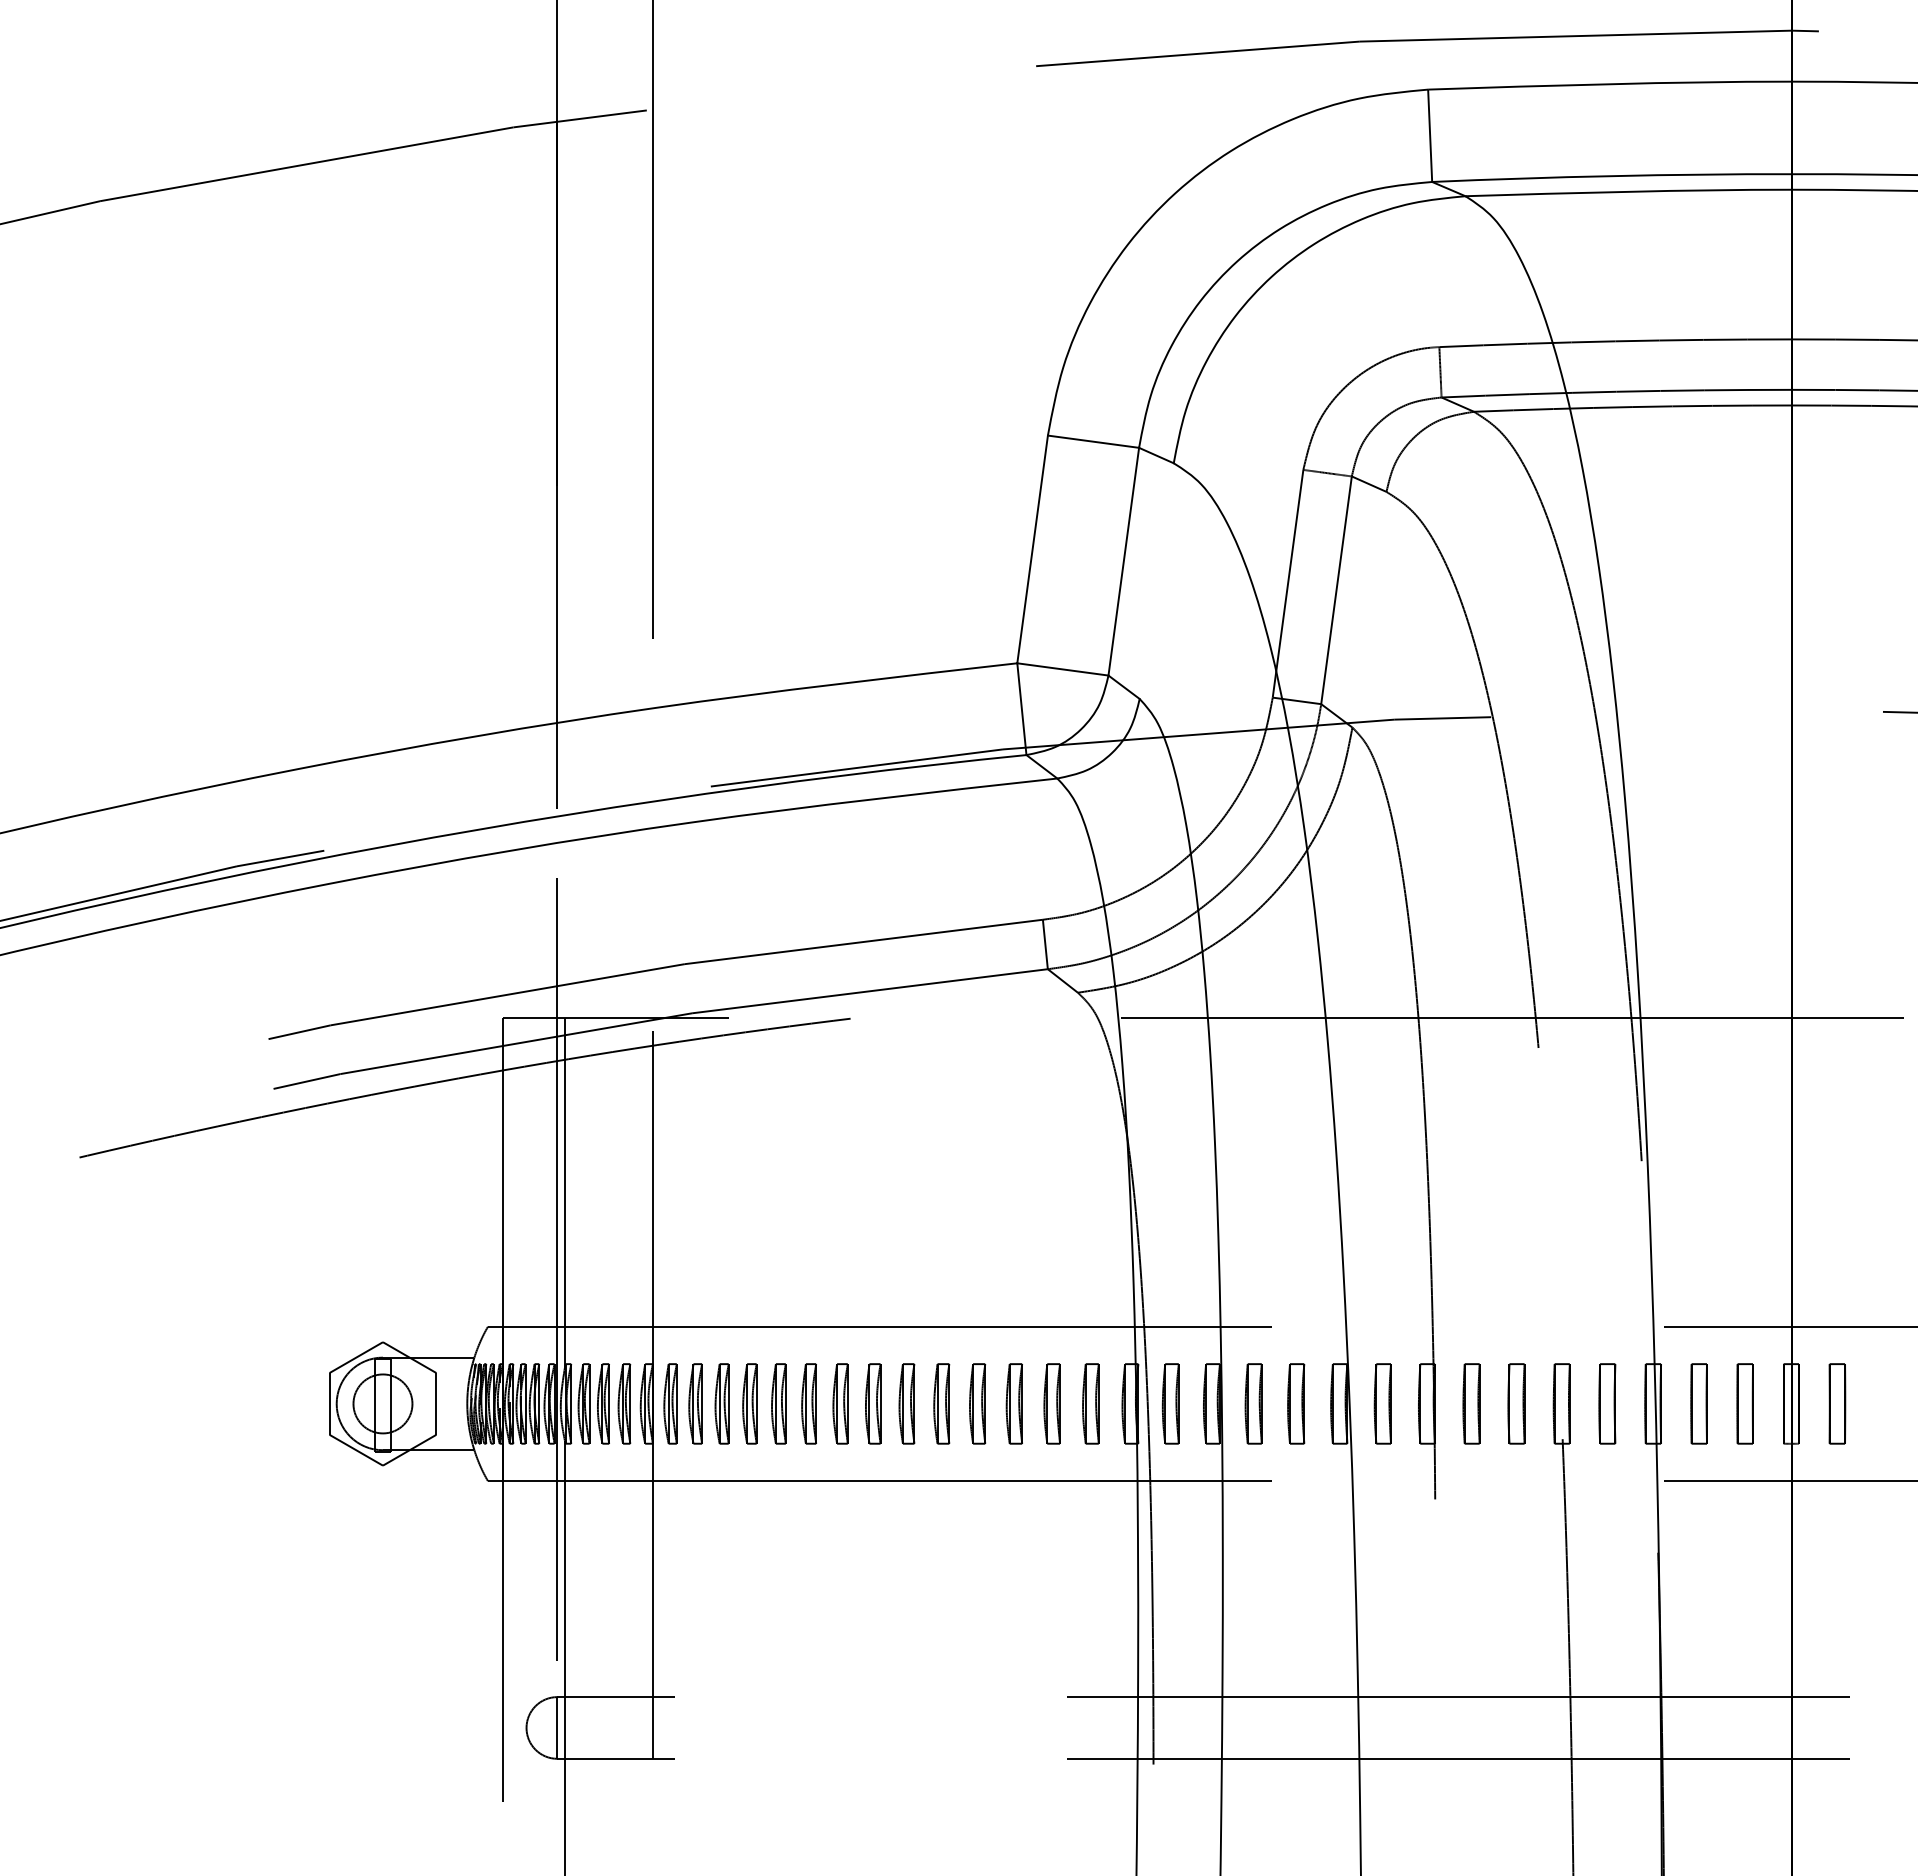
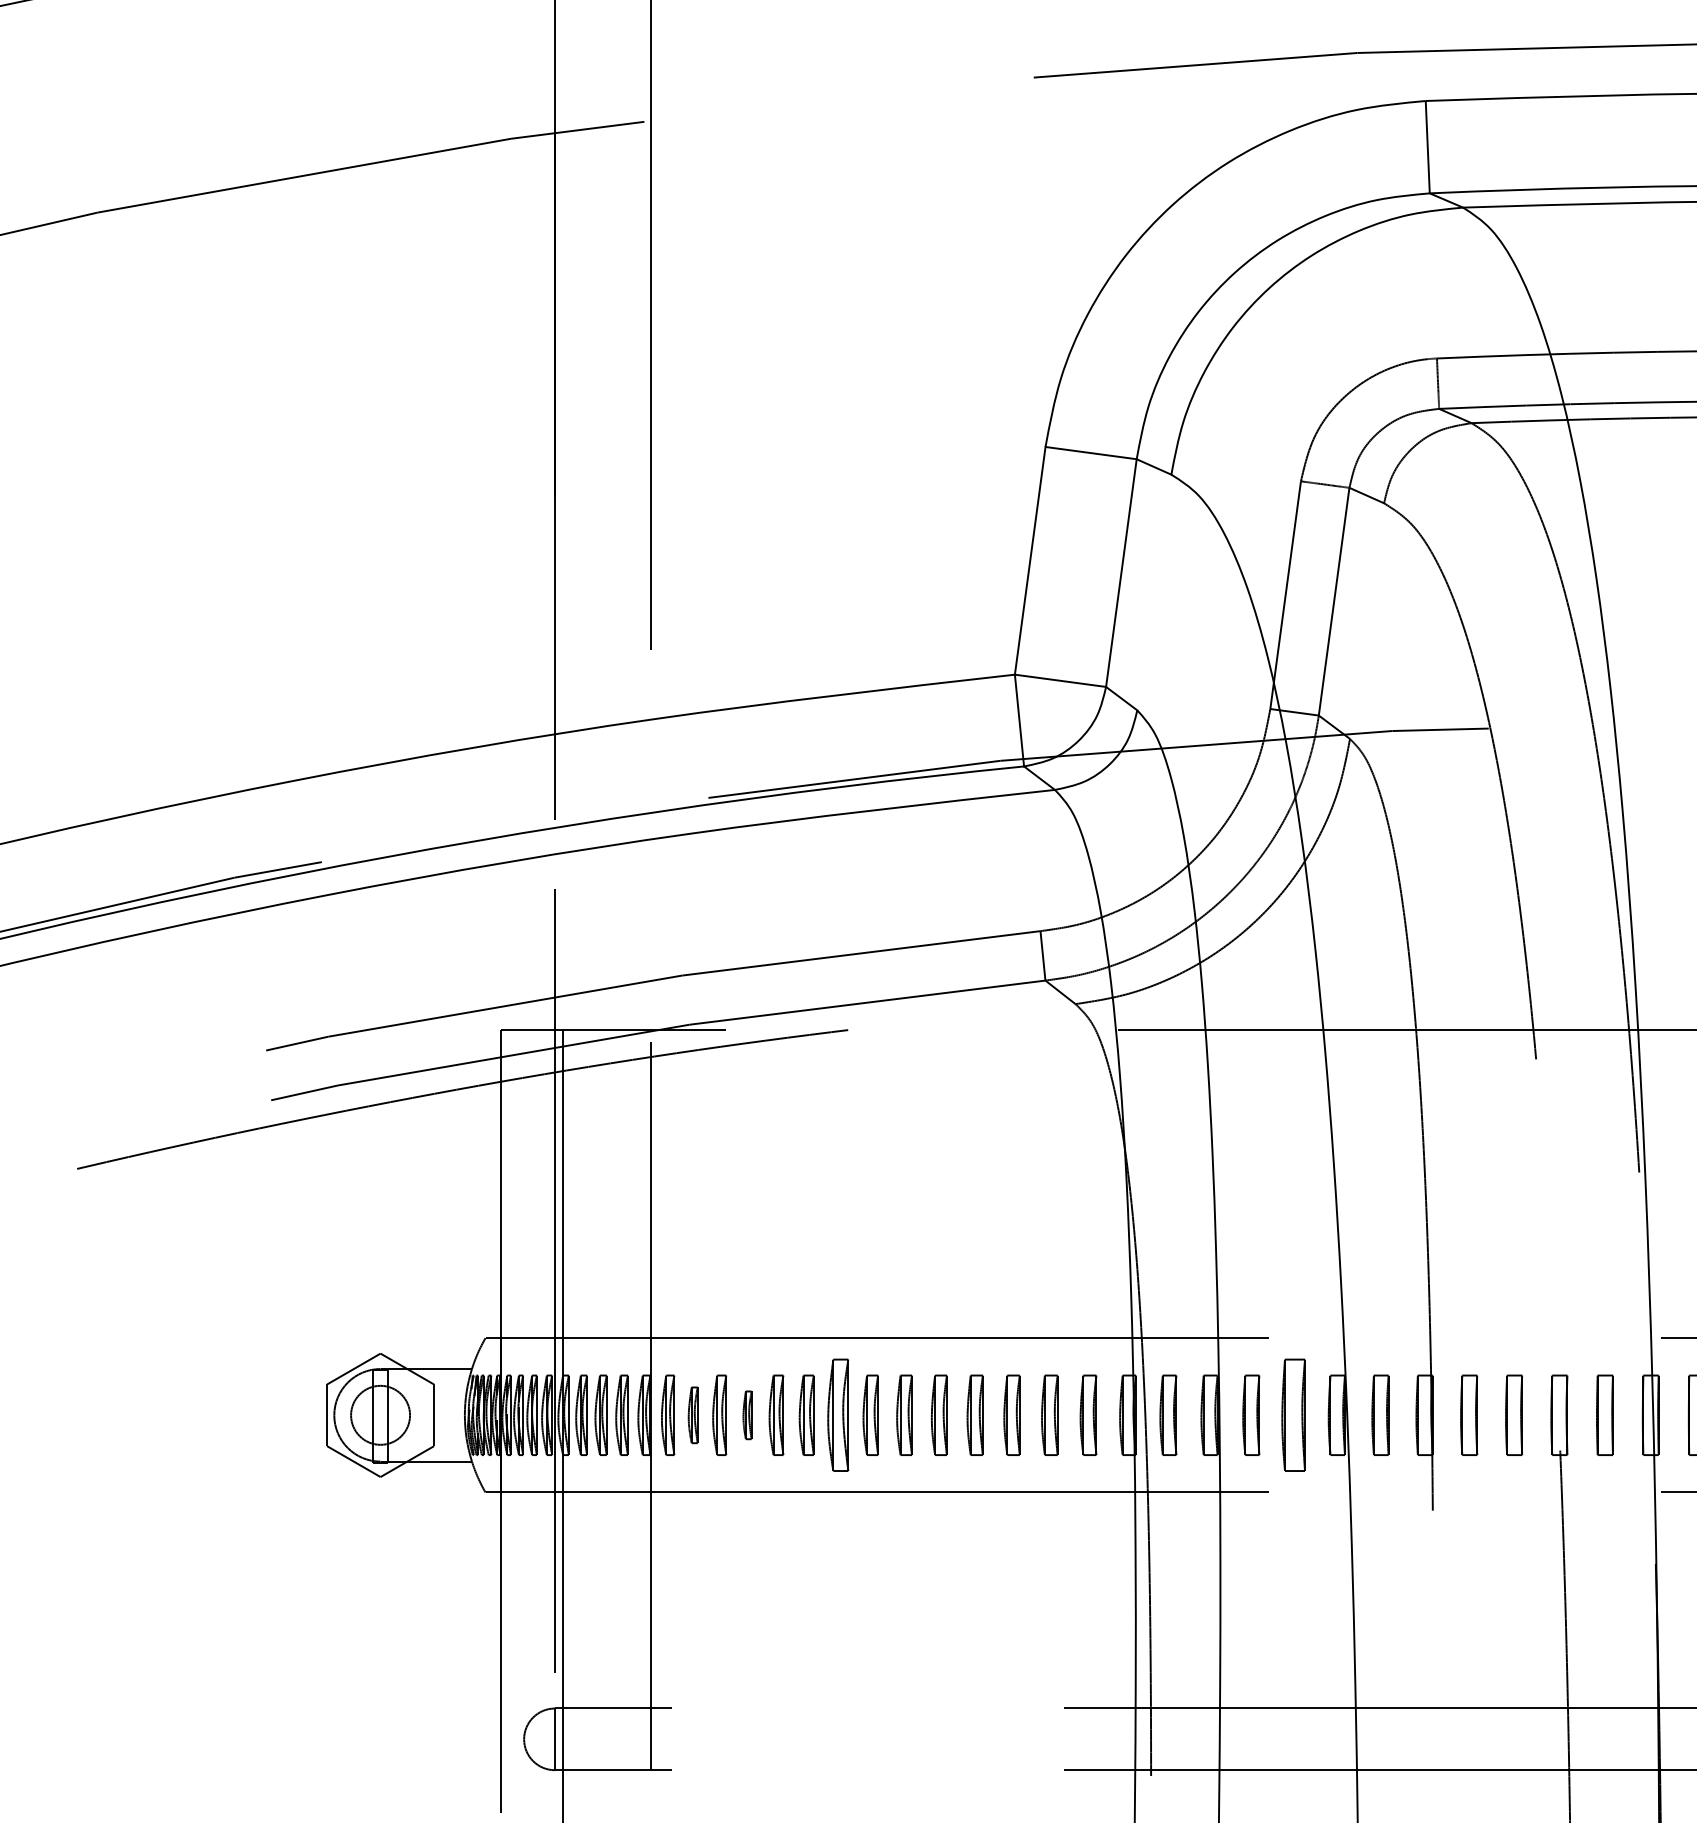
part: (695, 1403) -> (693, 1414), size x0.7
part: (749, 1403) -> (747, 1414), size x0.6
part: (840, 1403) -> (838, 1414), size x1.4
part: (1296, 1403) -> (1294, 1414), size x1.4

